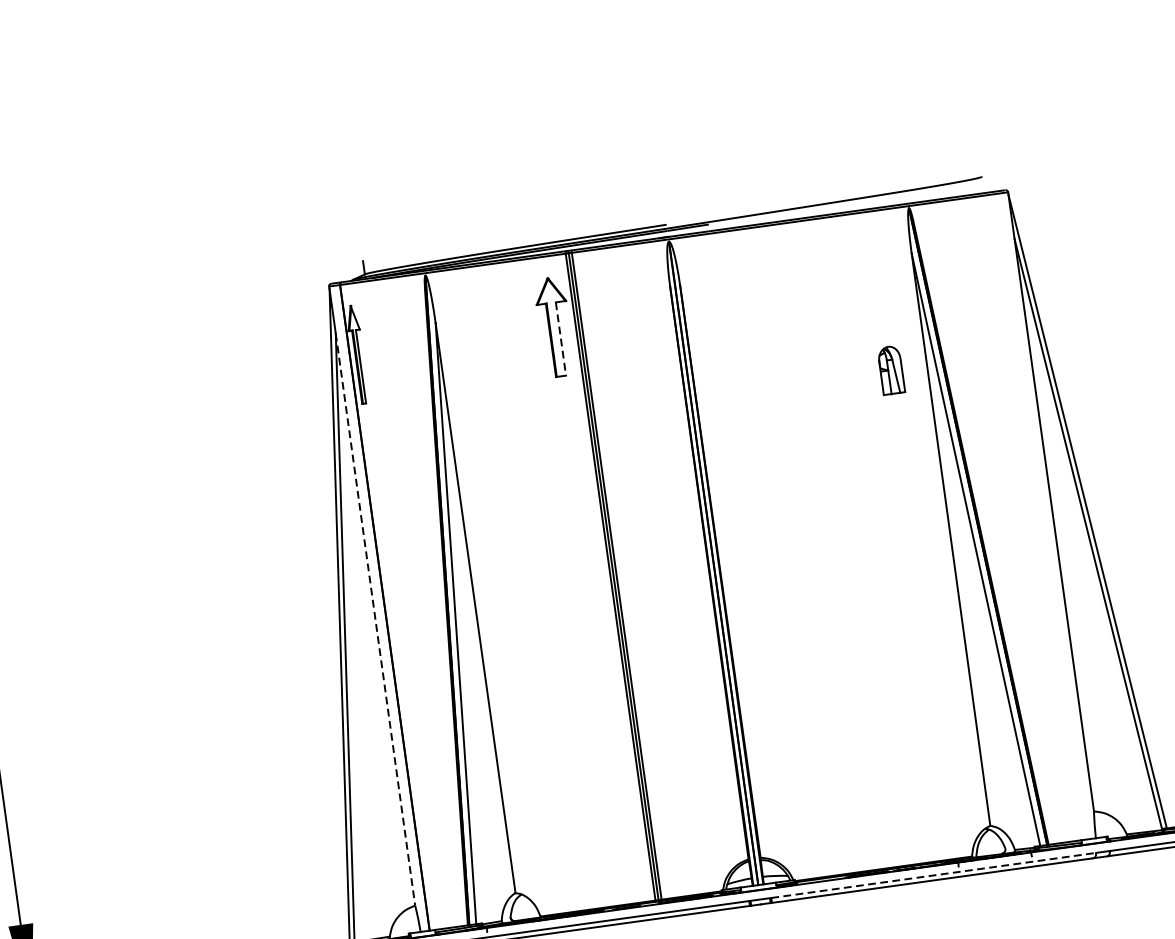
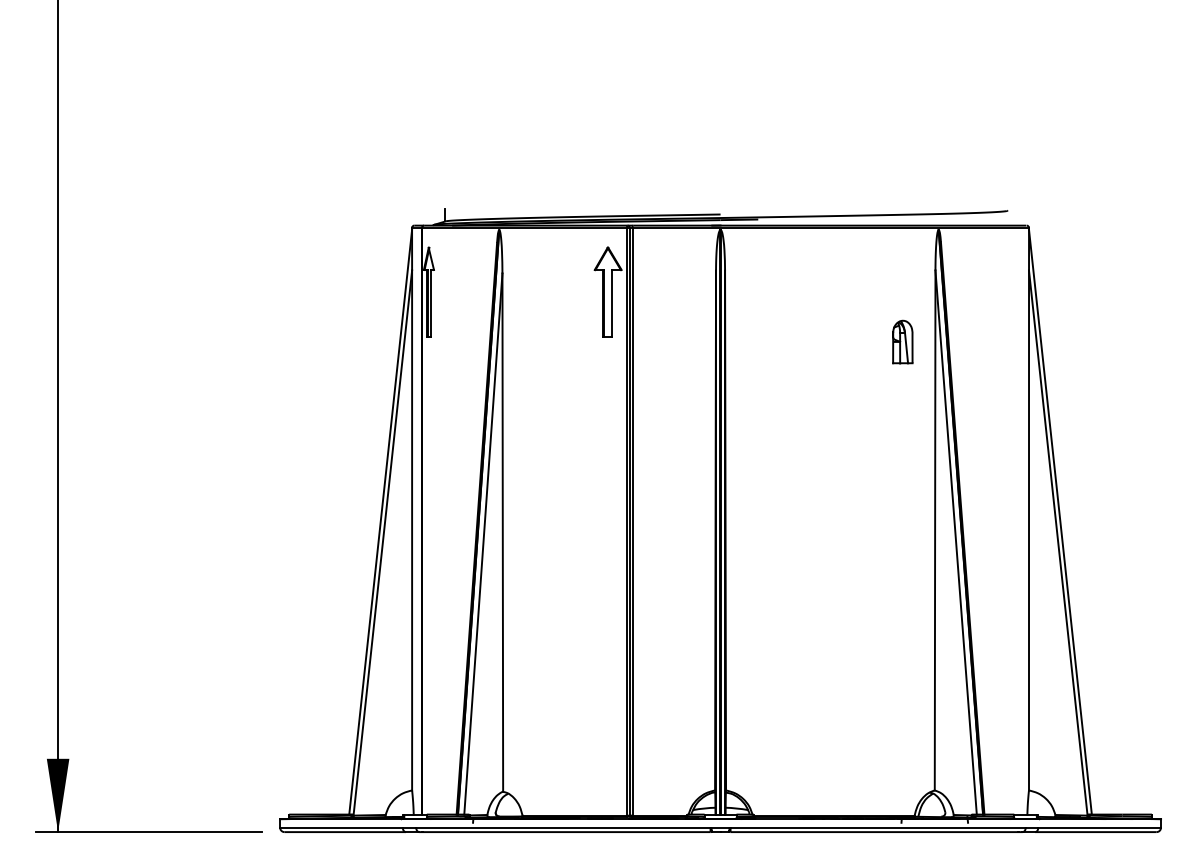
line: (561, 339) -> (612, 303), dashed -> solid
part: (890, 369) -> (902, 341), moved
line: (375, 619) -> (412, 530), dashed -> solid
line: (934, 875) -> (878, 827), dashed -> solid

